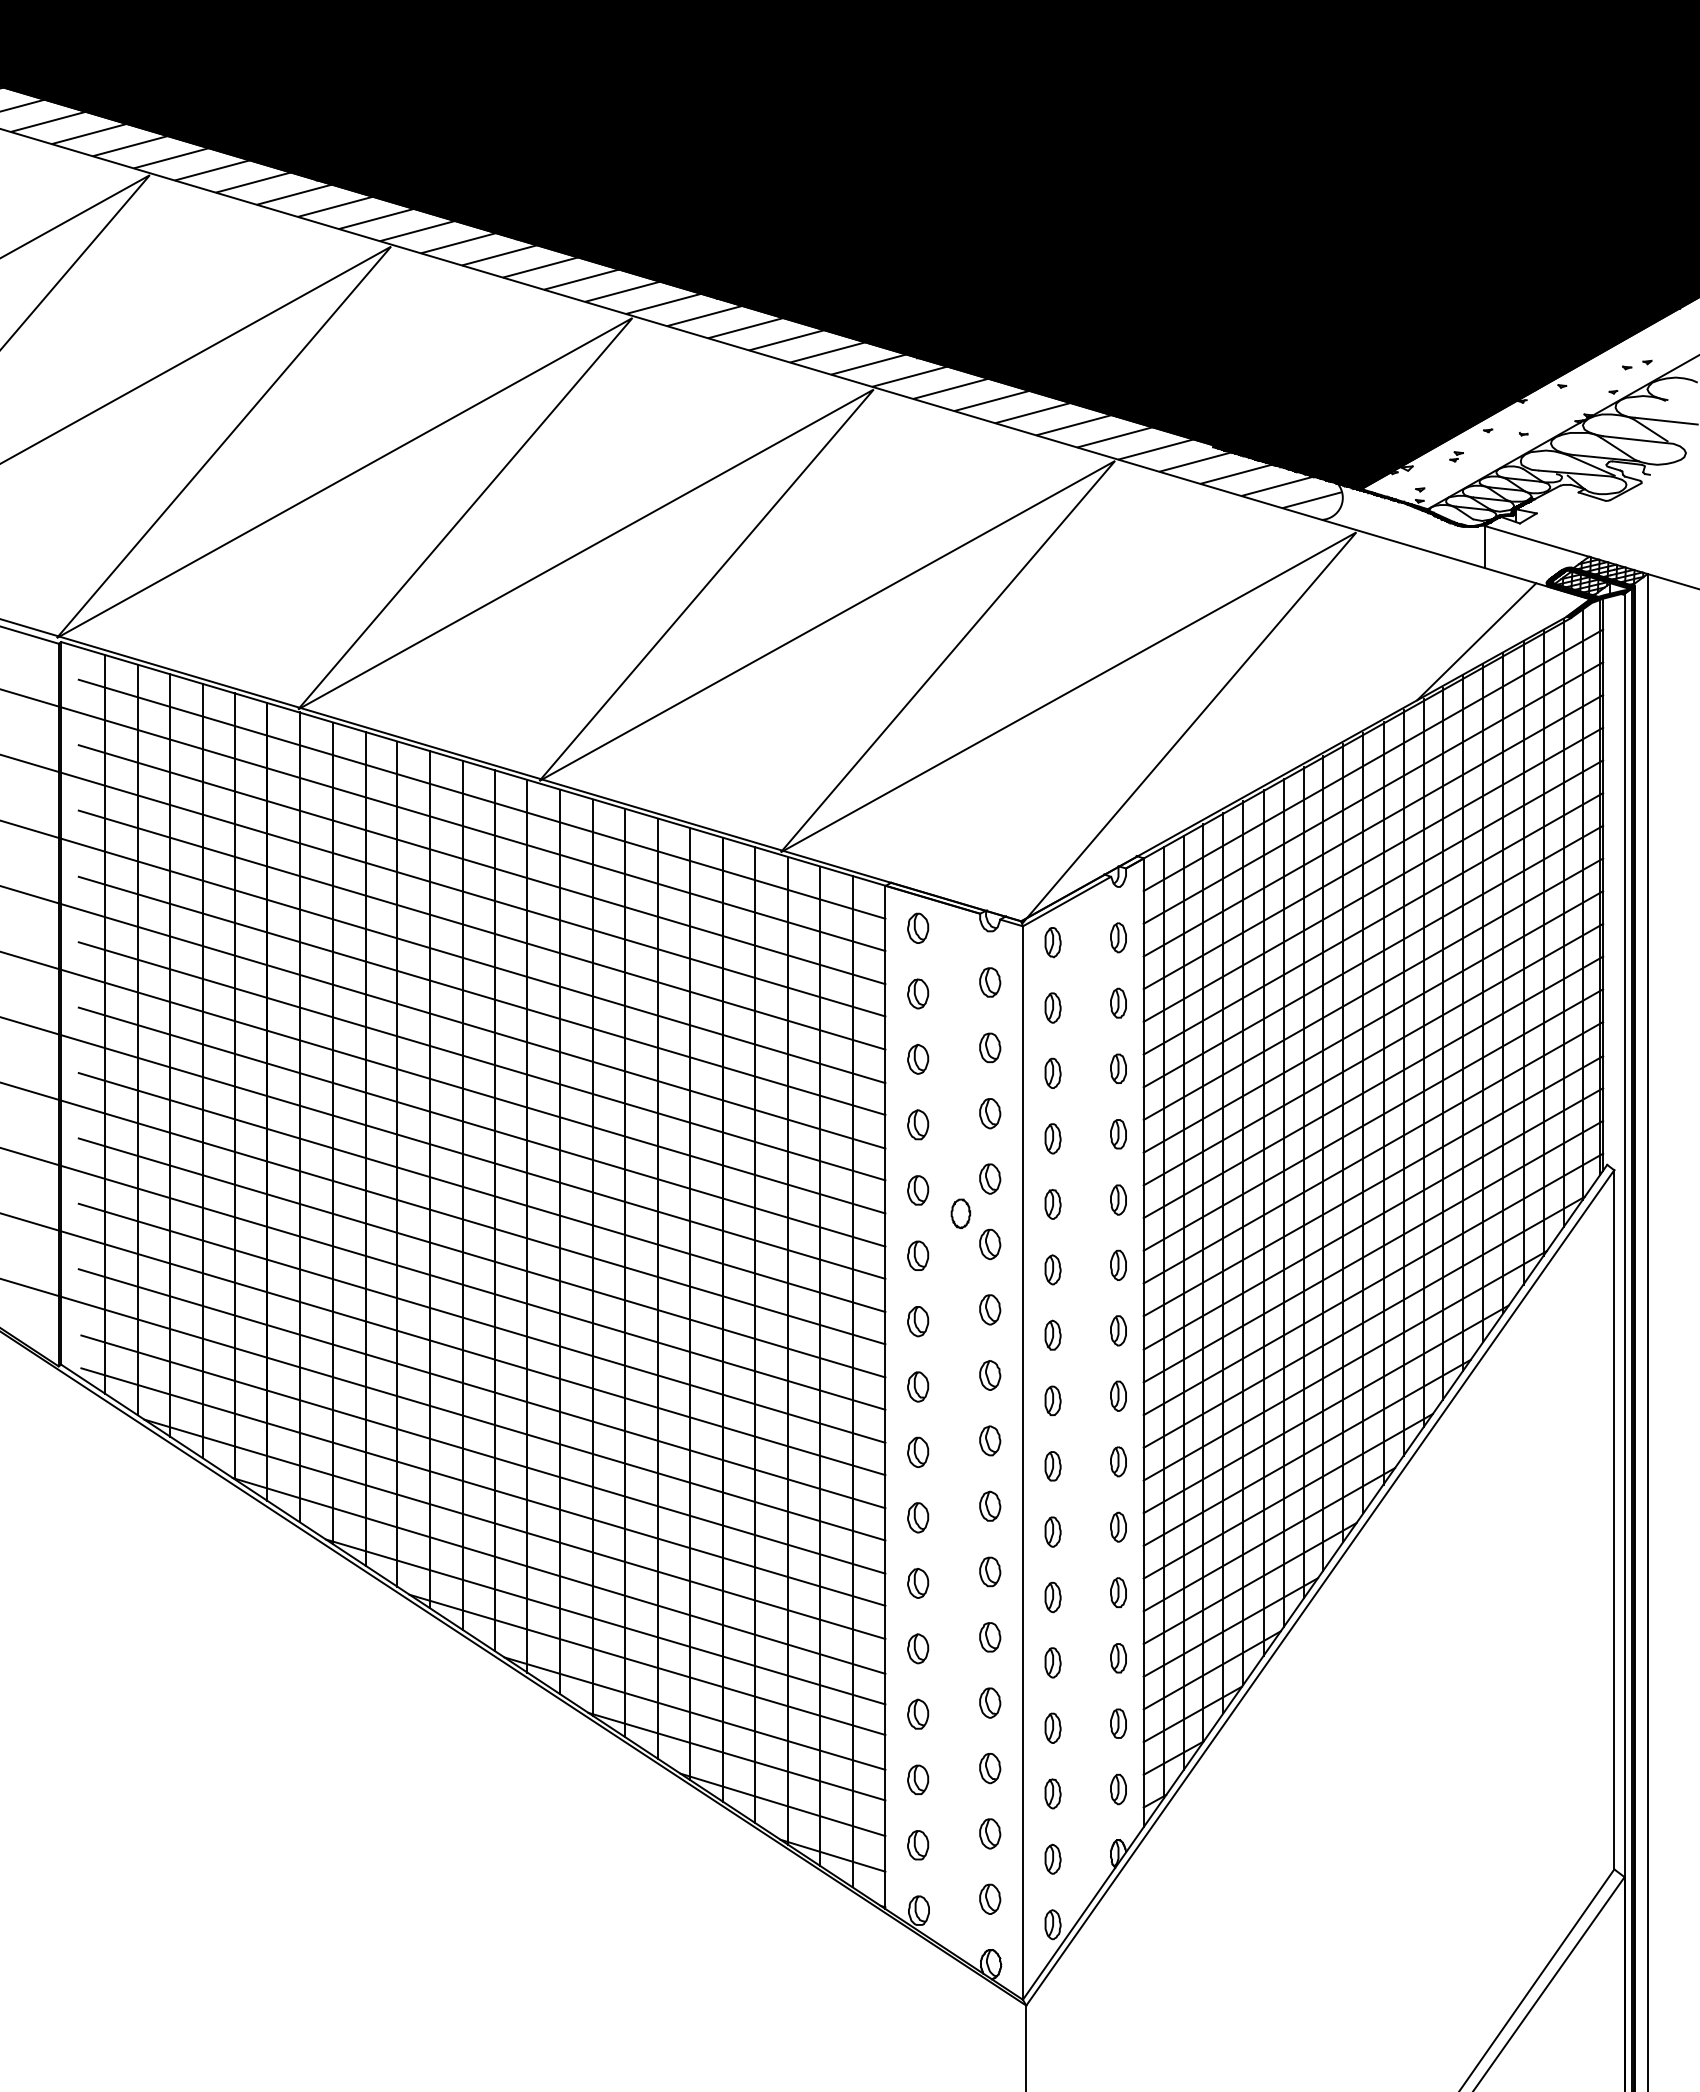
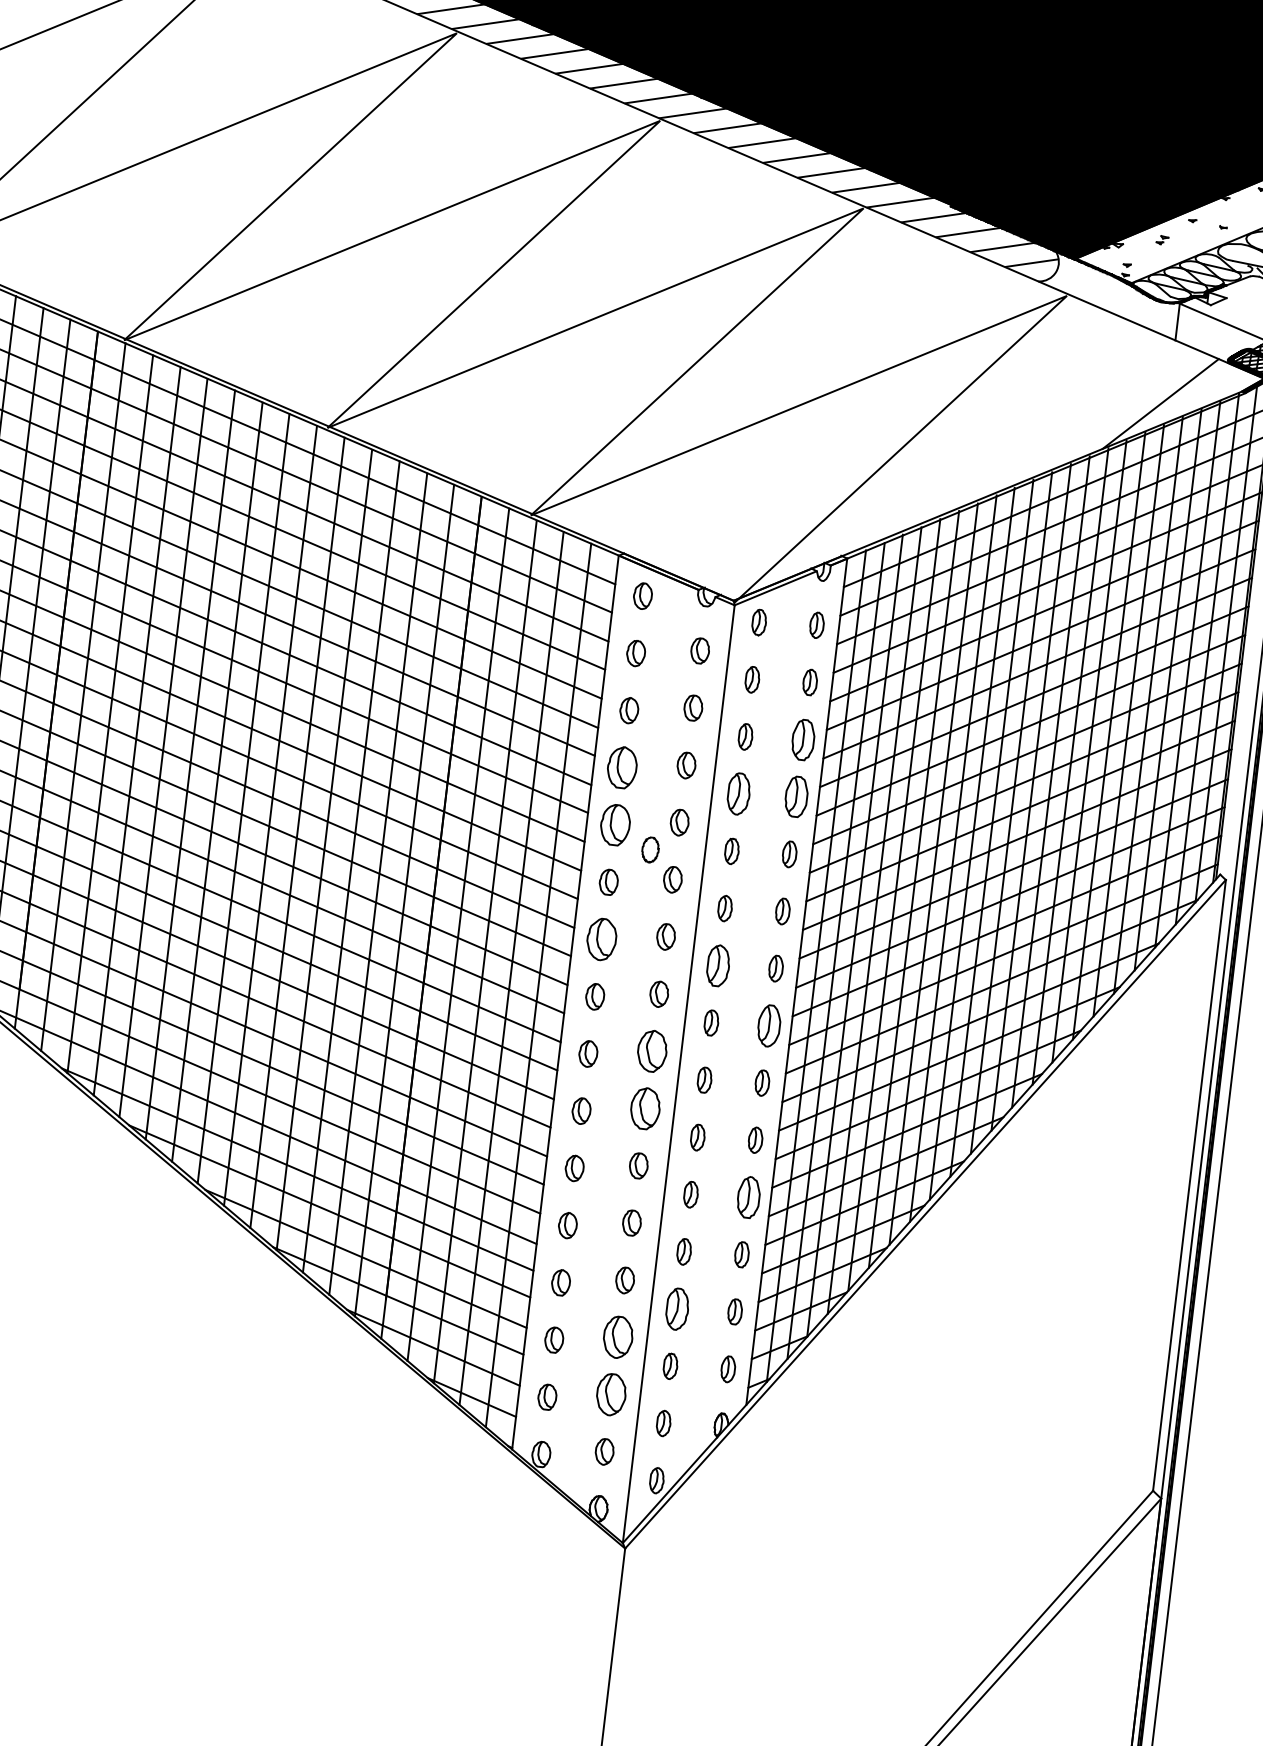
part: (1118, 1068) -> (803, 739), size x1.6
part: (918, 1124) -> (622, 767), size x1.6
part: (1118, 1134) -> (796, 797), size x1.6
part: (1052, 1138) -> (738, 793), size x1.6
part: (918, 1190) -> (615, 825), size x1.6
part: (918, 1321) -> (602, 939), size x1.6
part: (1052, 1334) -> (717, 964), size x1.6
part: (1118, 1395) -> (769, 1025), size x1.6
part: (990, 1440) -> (652, 1051), size x1.6
part: (990, 1505) -> (645, 1107), size x1.6
part: (1118, 1592) -> (748, 1197), size x1.6
part: (1052, 1727) -> (677, 1308), size x1.6
part: (990, 1768) -> (618, 1337), size x1.6
part: (990, 1833) -> (611, 1394), size x1.6

